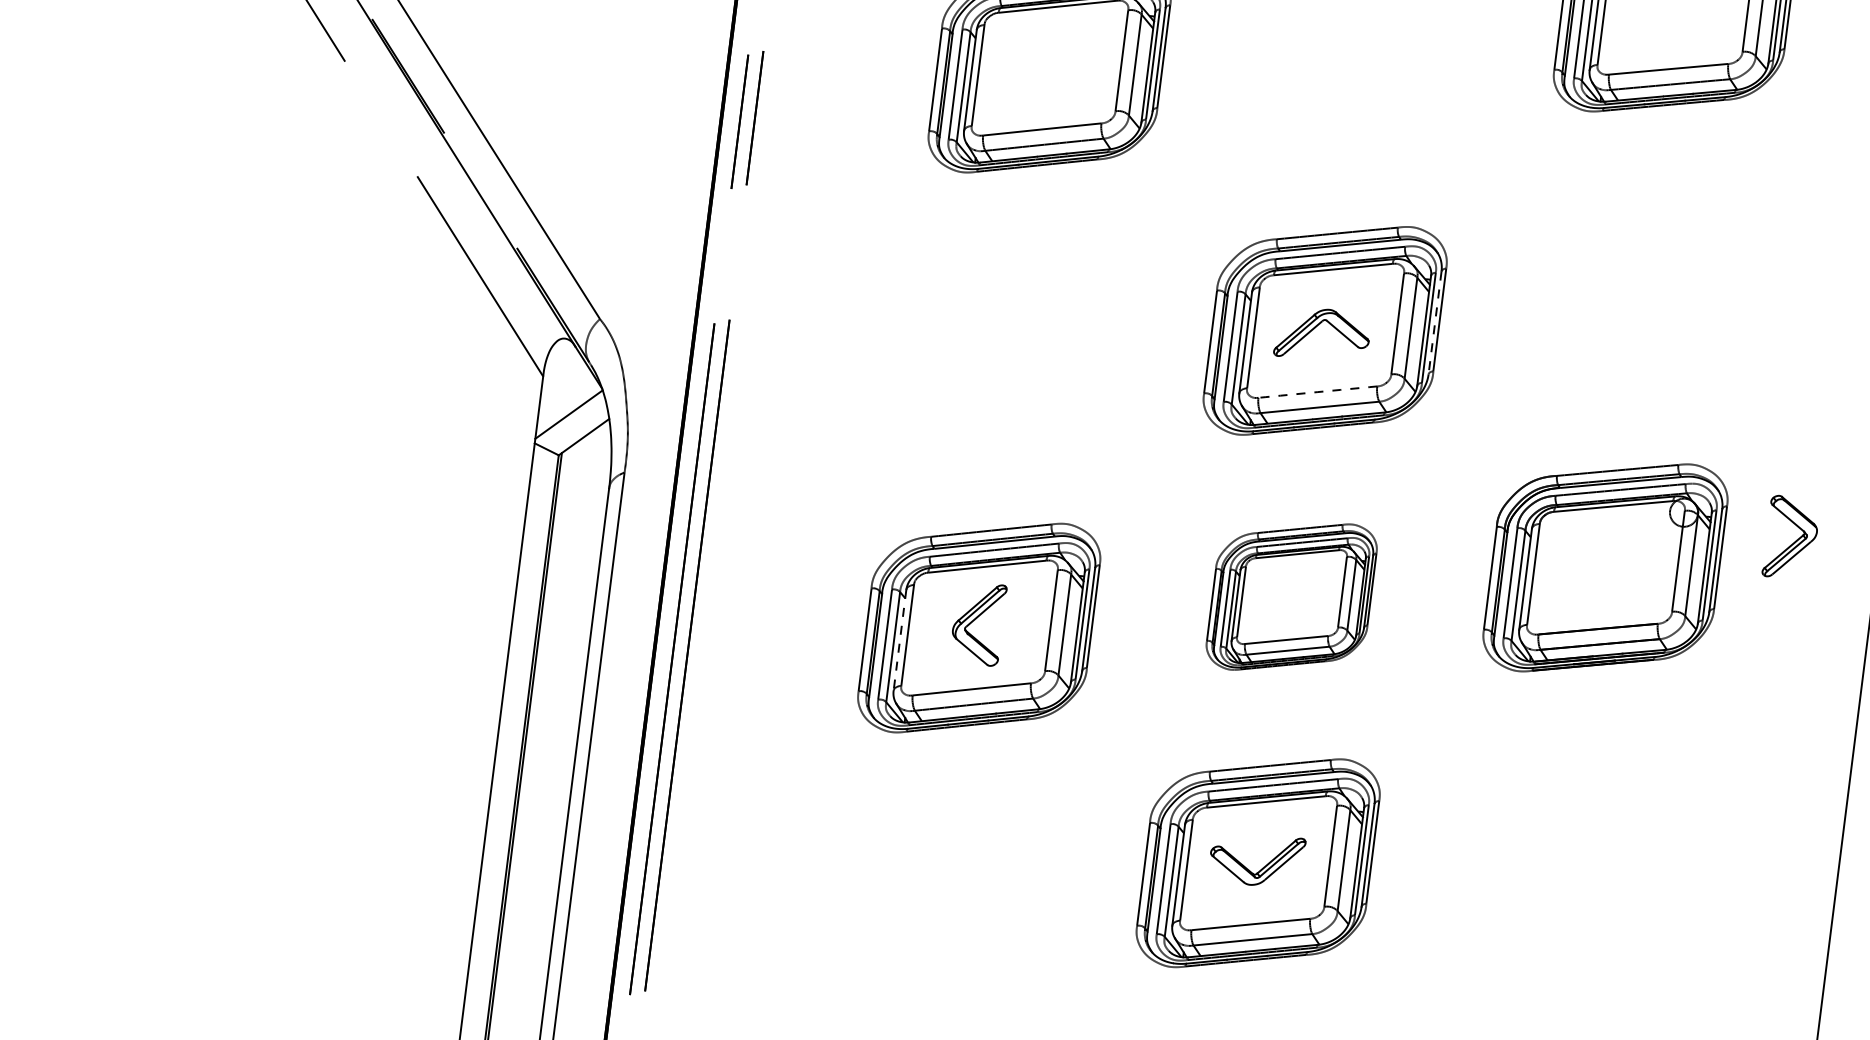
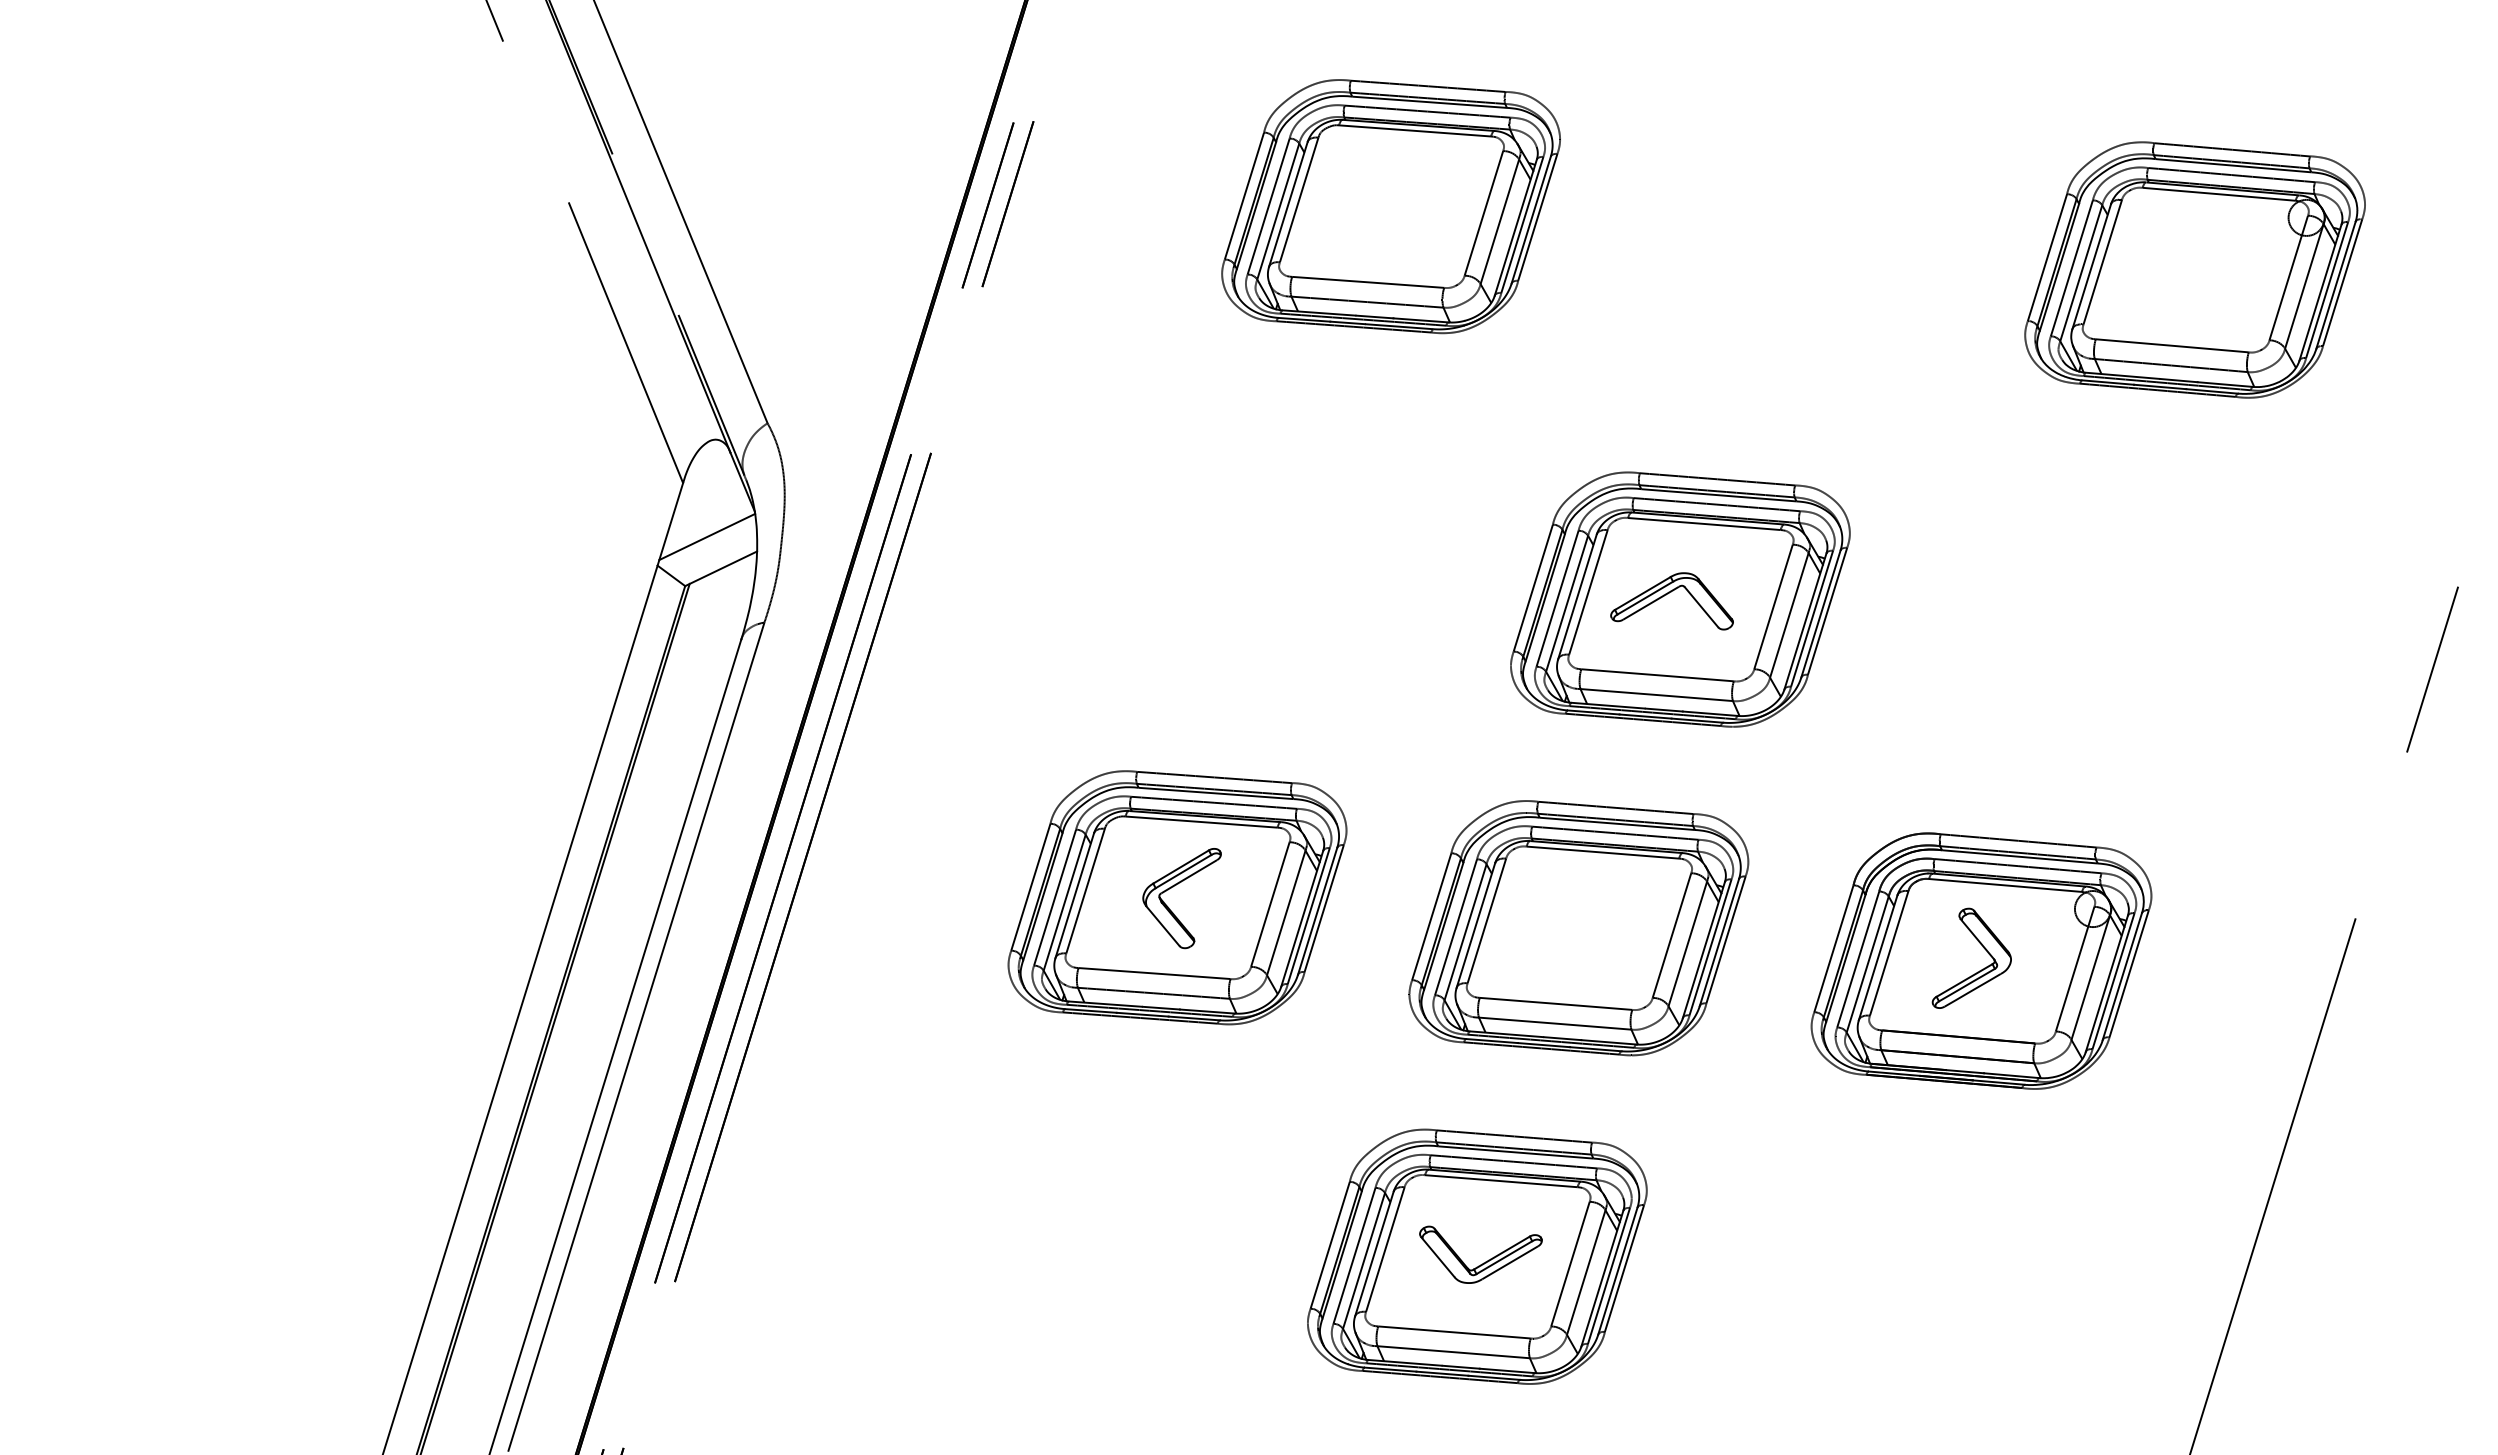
line: (1434, 323) -> (1820, 614), dashed -> solid
arc: (1317, 392) -> (1657, 675), dashed -> solid
part: (1794, 524) -> (1983, 948), moved
part: (1291, 597) -> (1578, 928), size x1.43
line: (899, 641) -> (1074, 896), dashed -> solid

